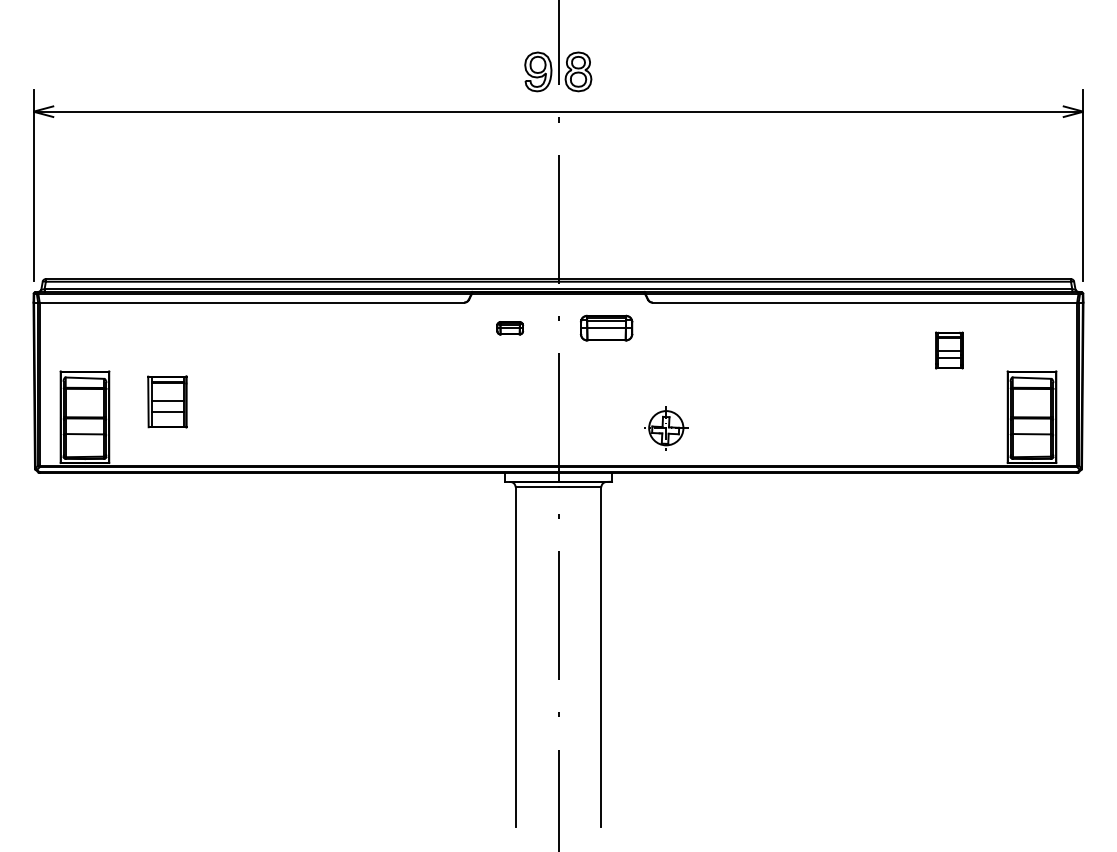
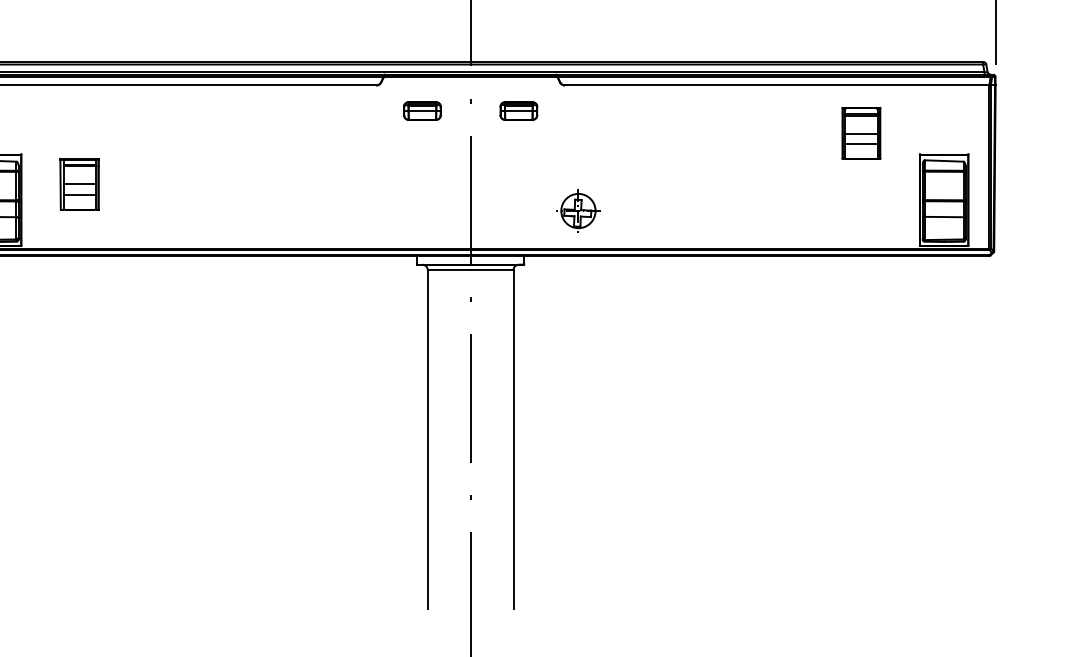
part: (509, 328) -> (421, 111), size x1.43
part: (606, 328) -> (518, 111), size x0.71
part: (949, 350) -> (861, 133), size x1.43

